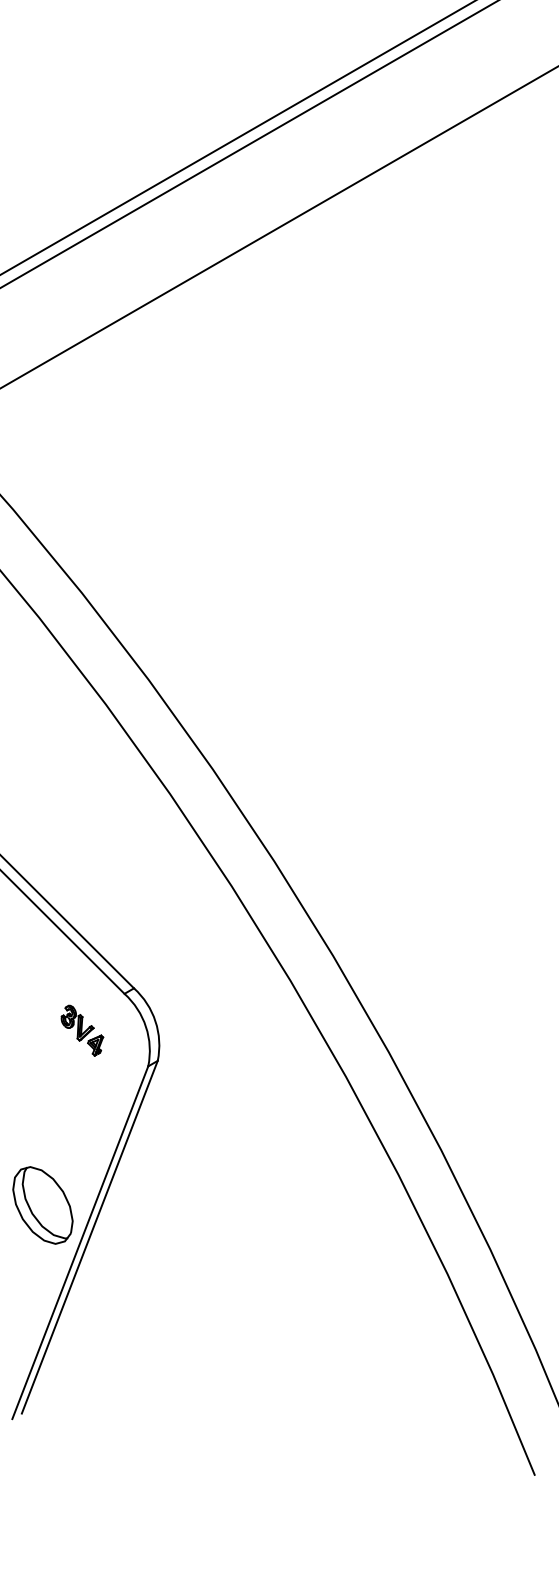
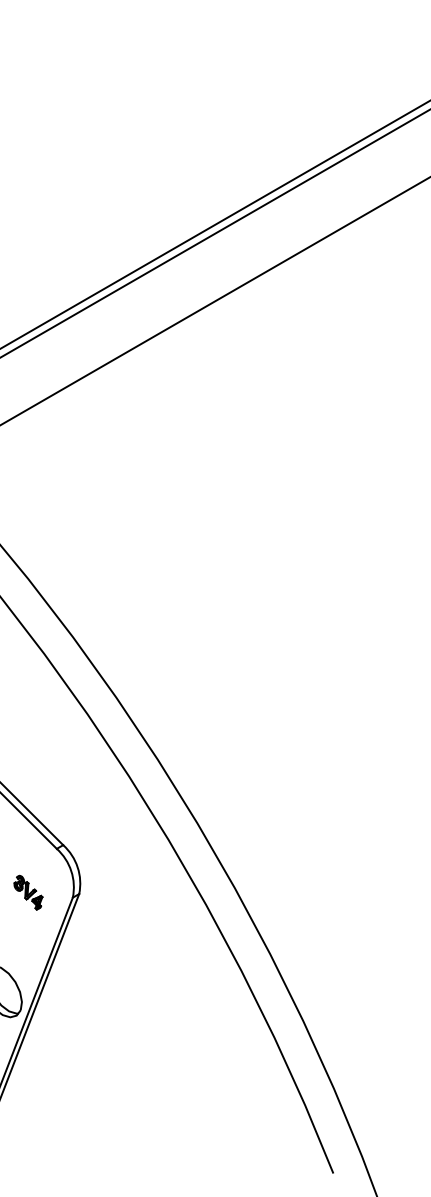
part: (82, 1030) -> (28, 892), moved

